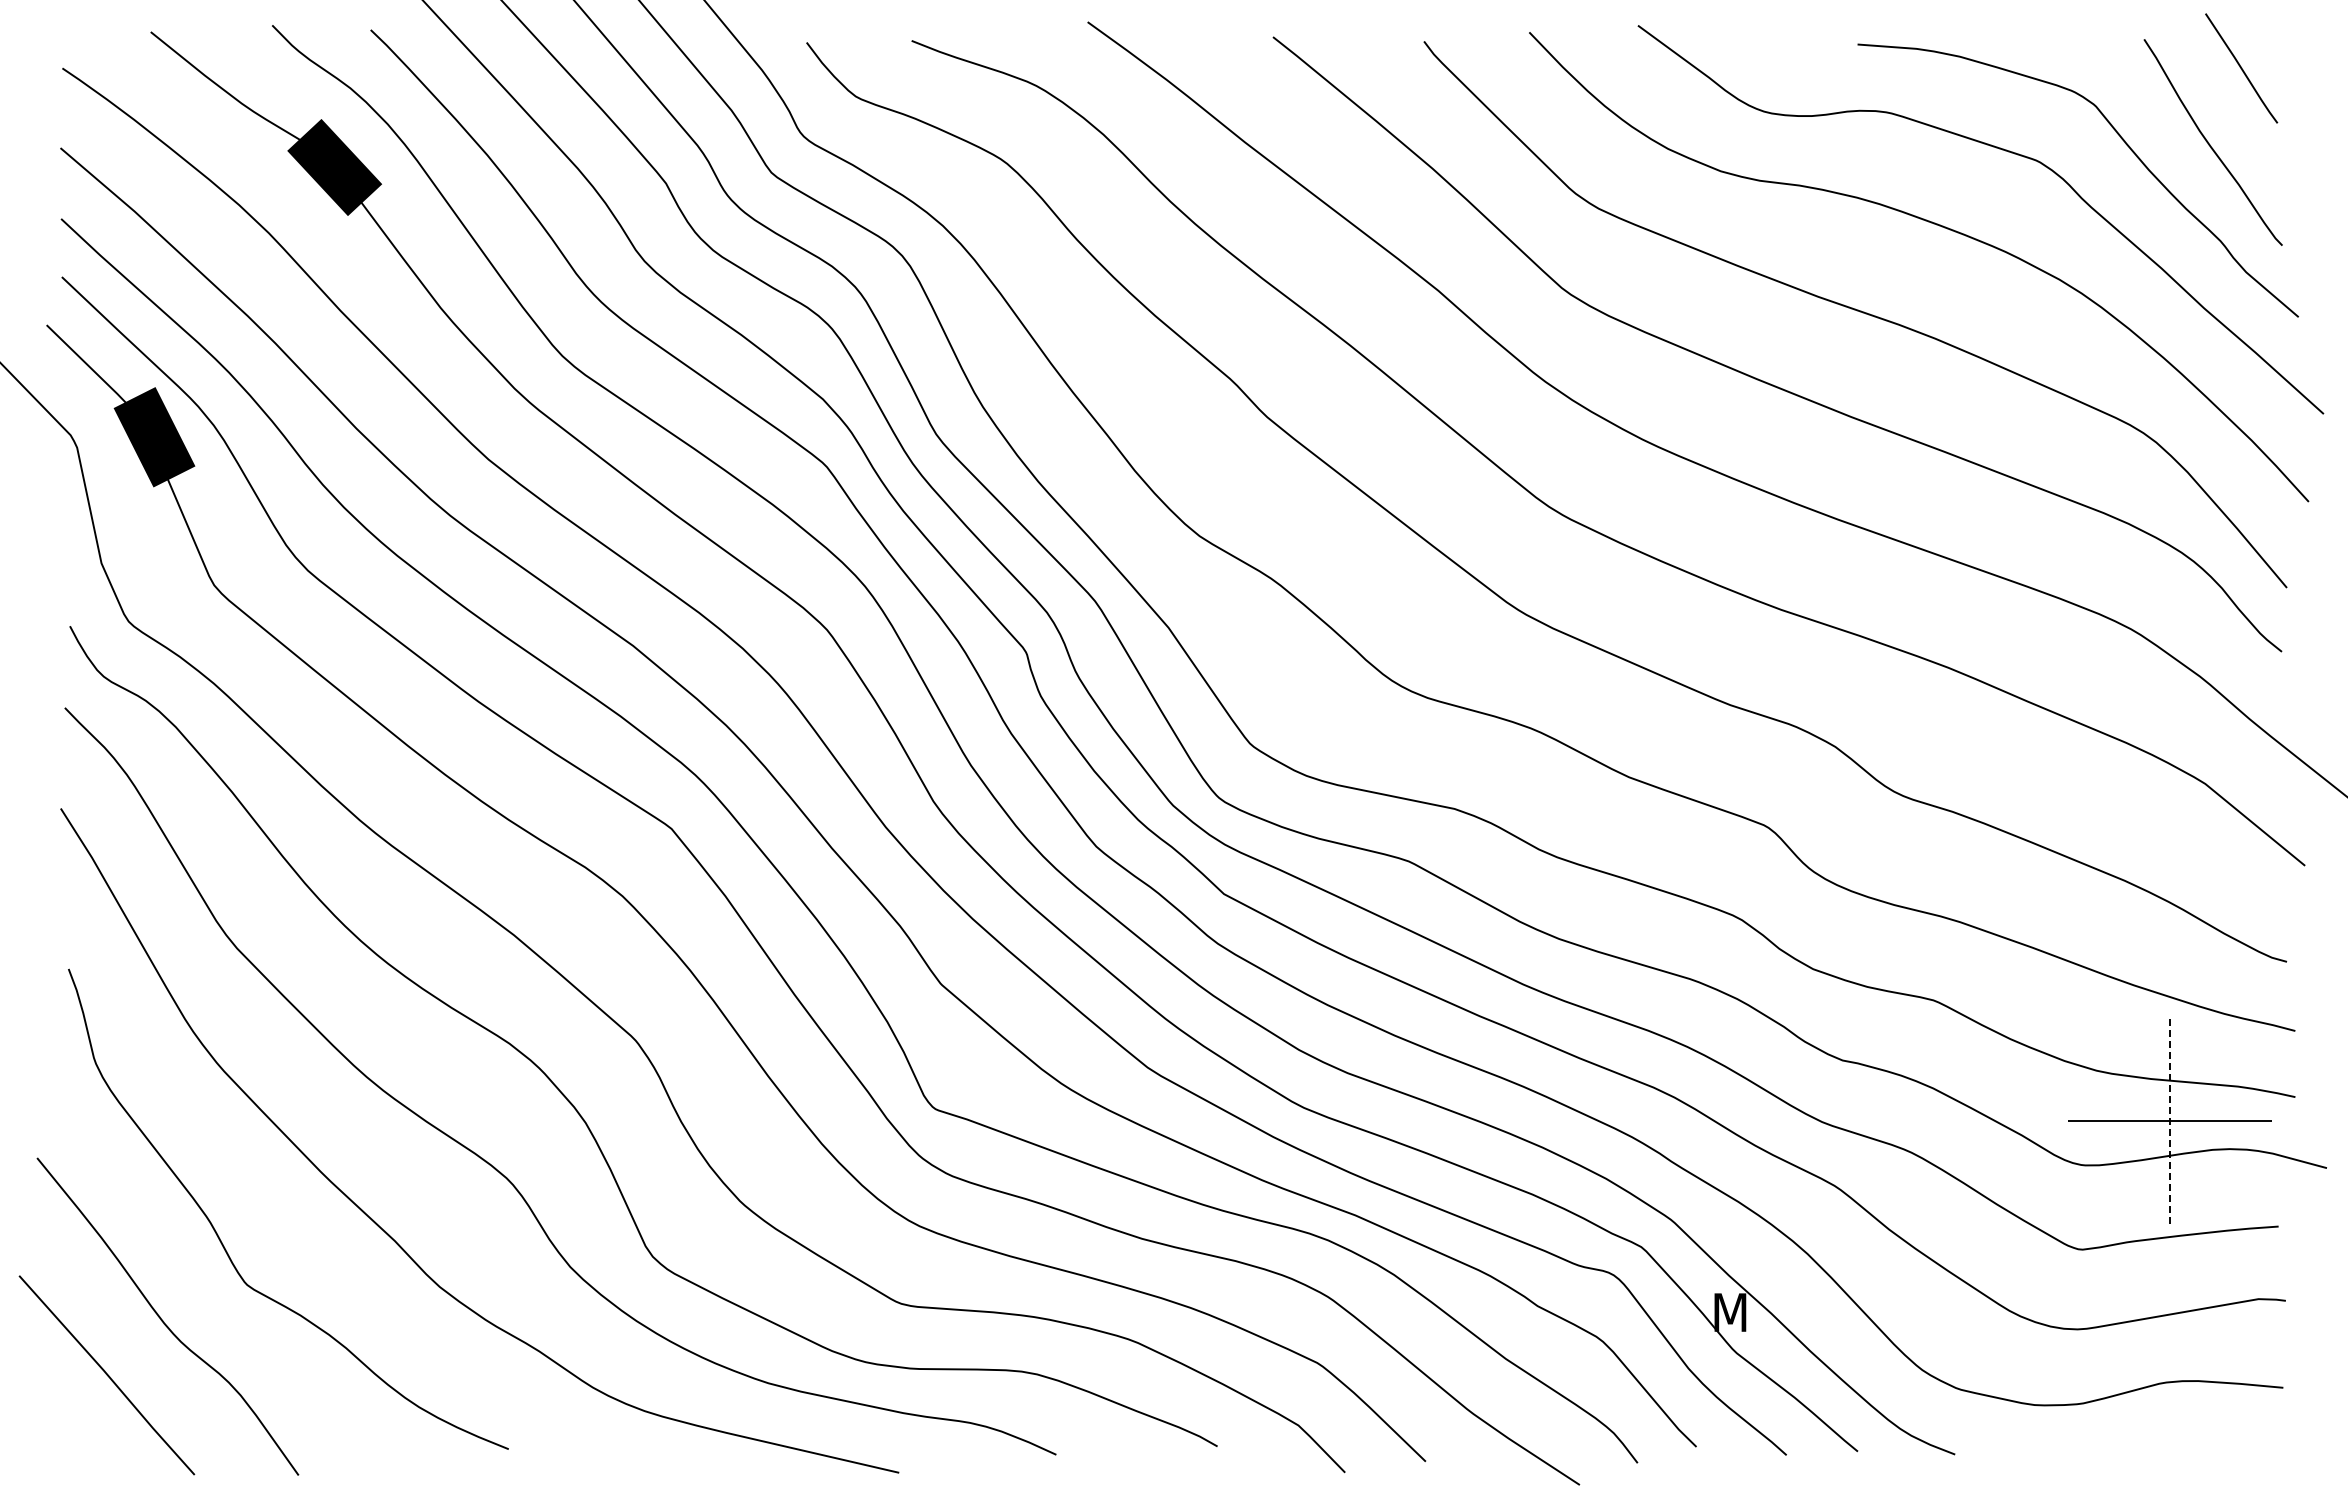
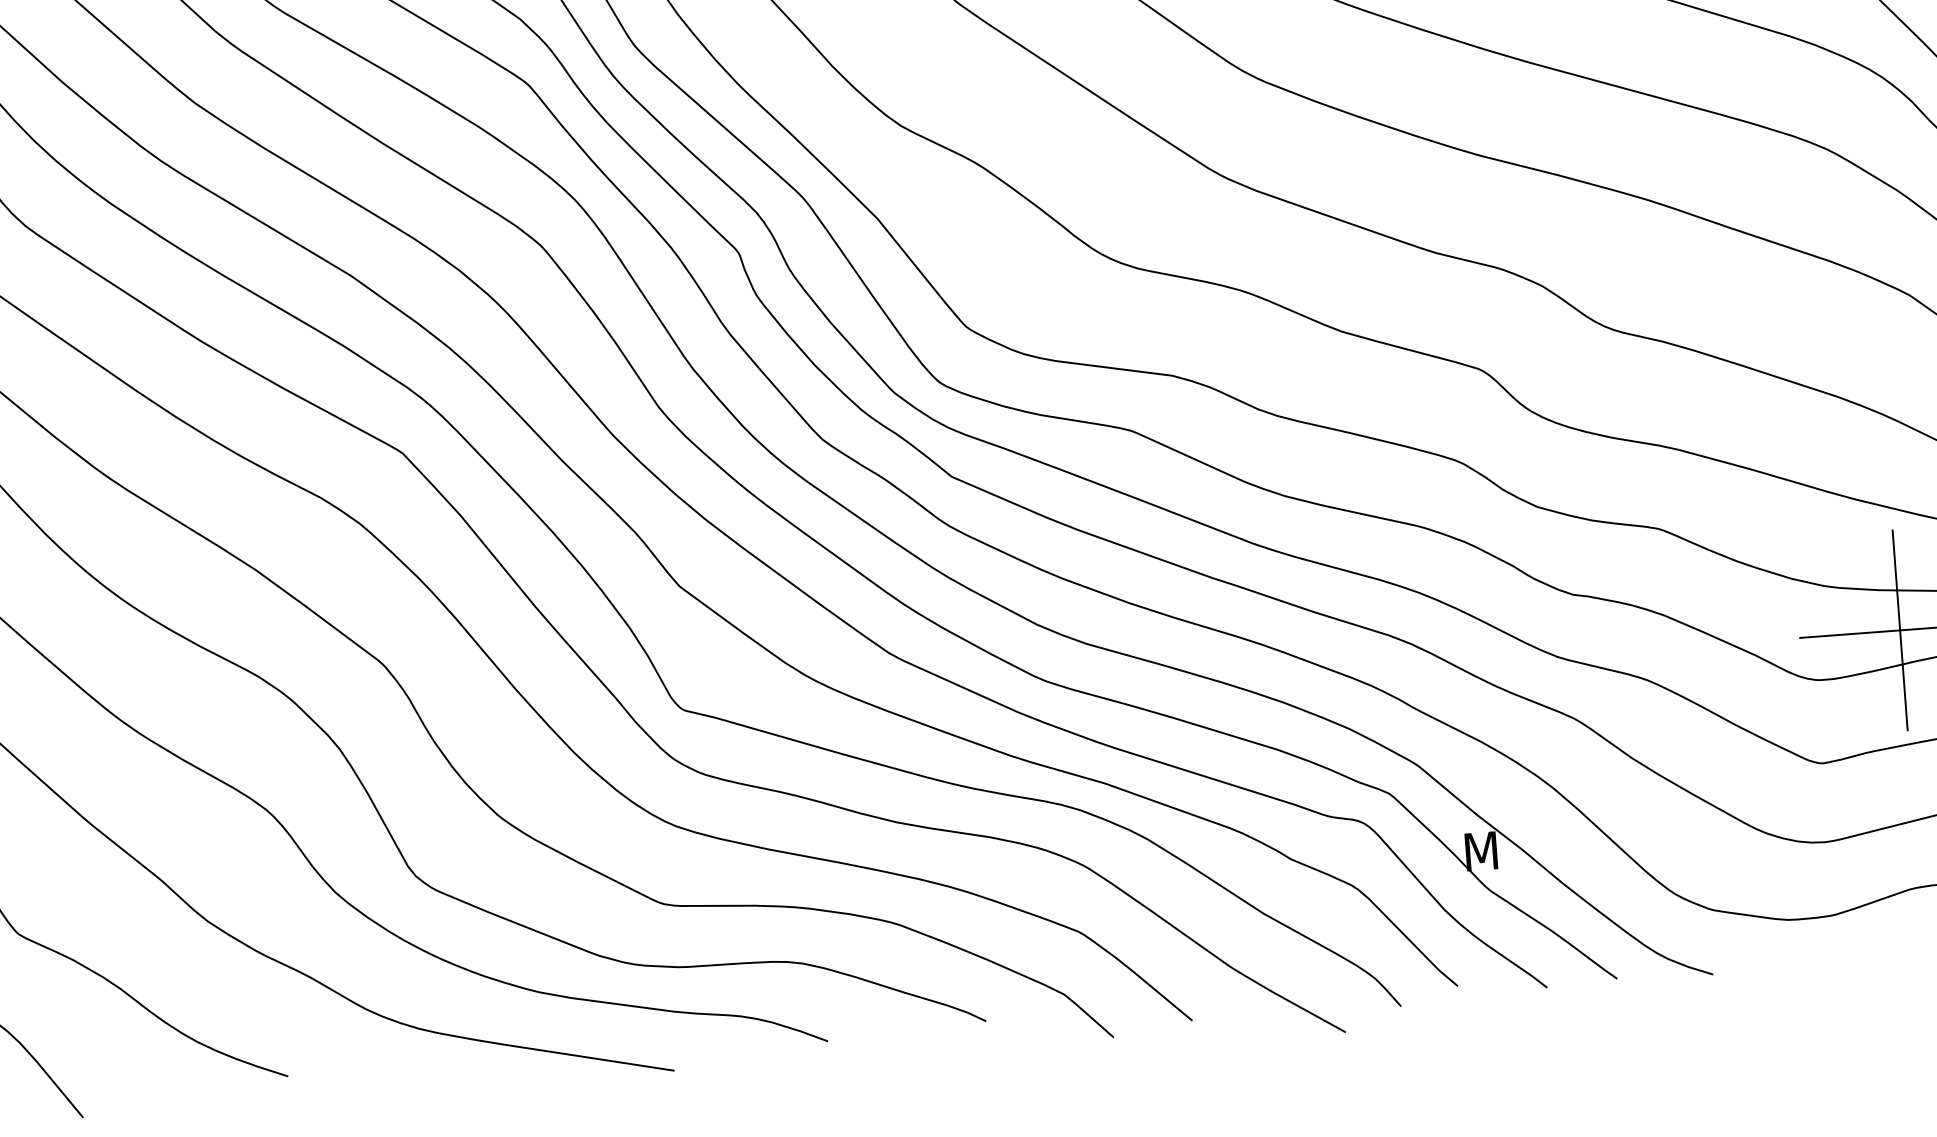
line: (2169, 1121) -> (1899, 630), dashed -> solid

